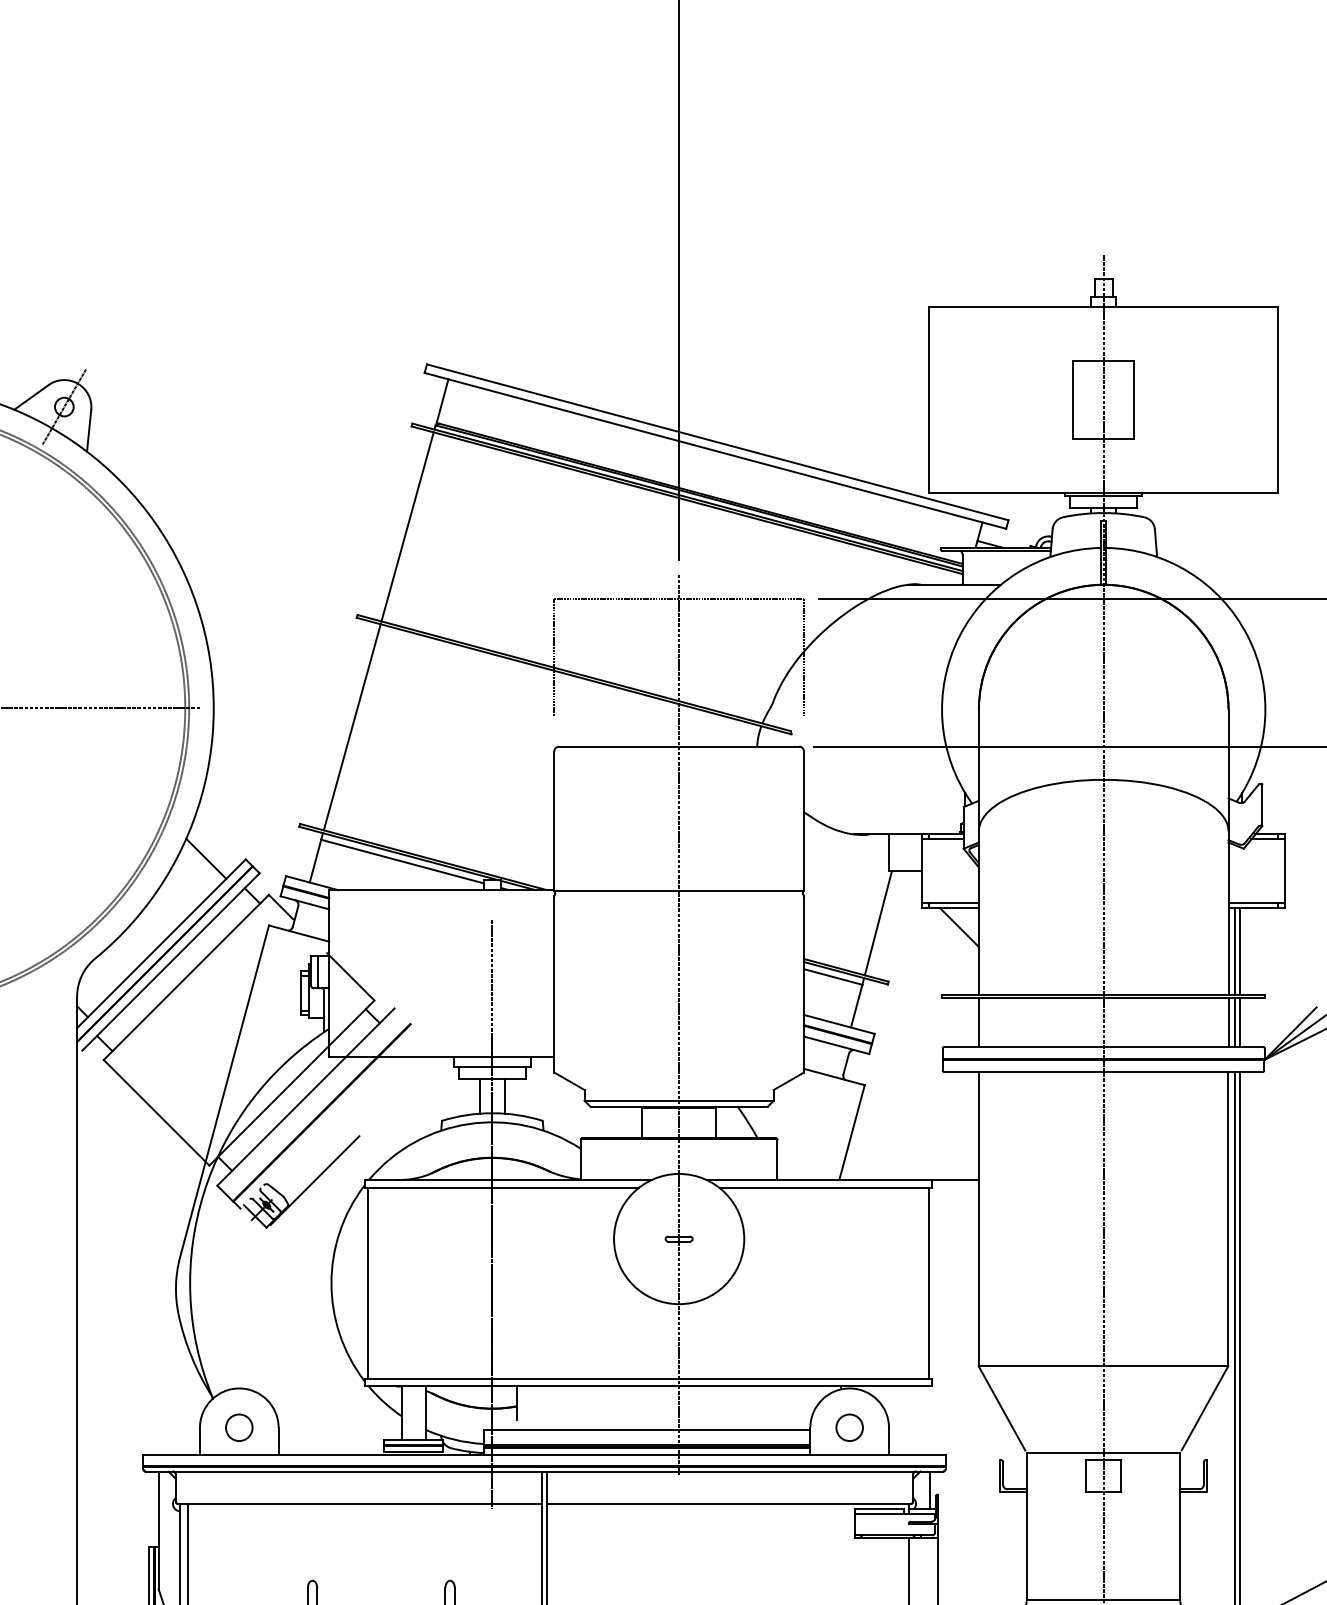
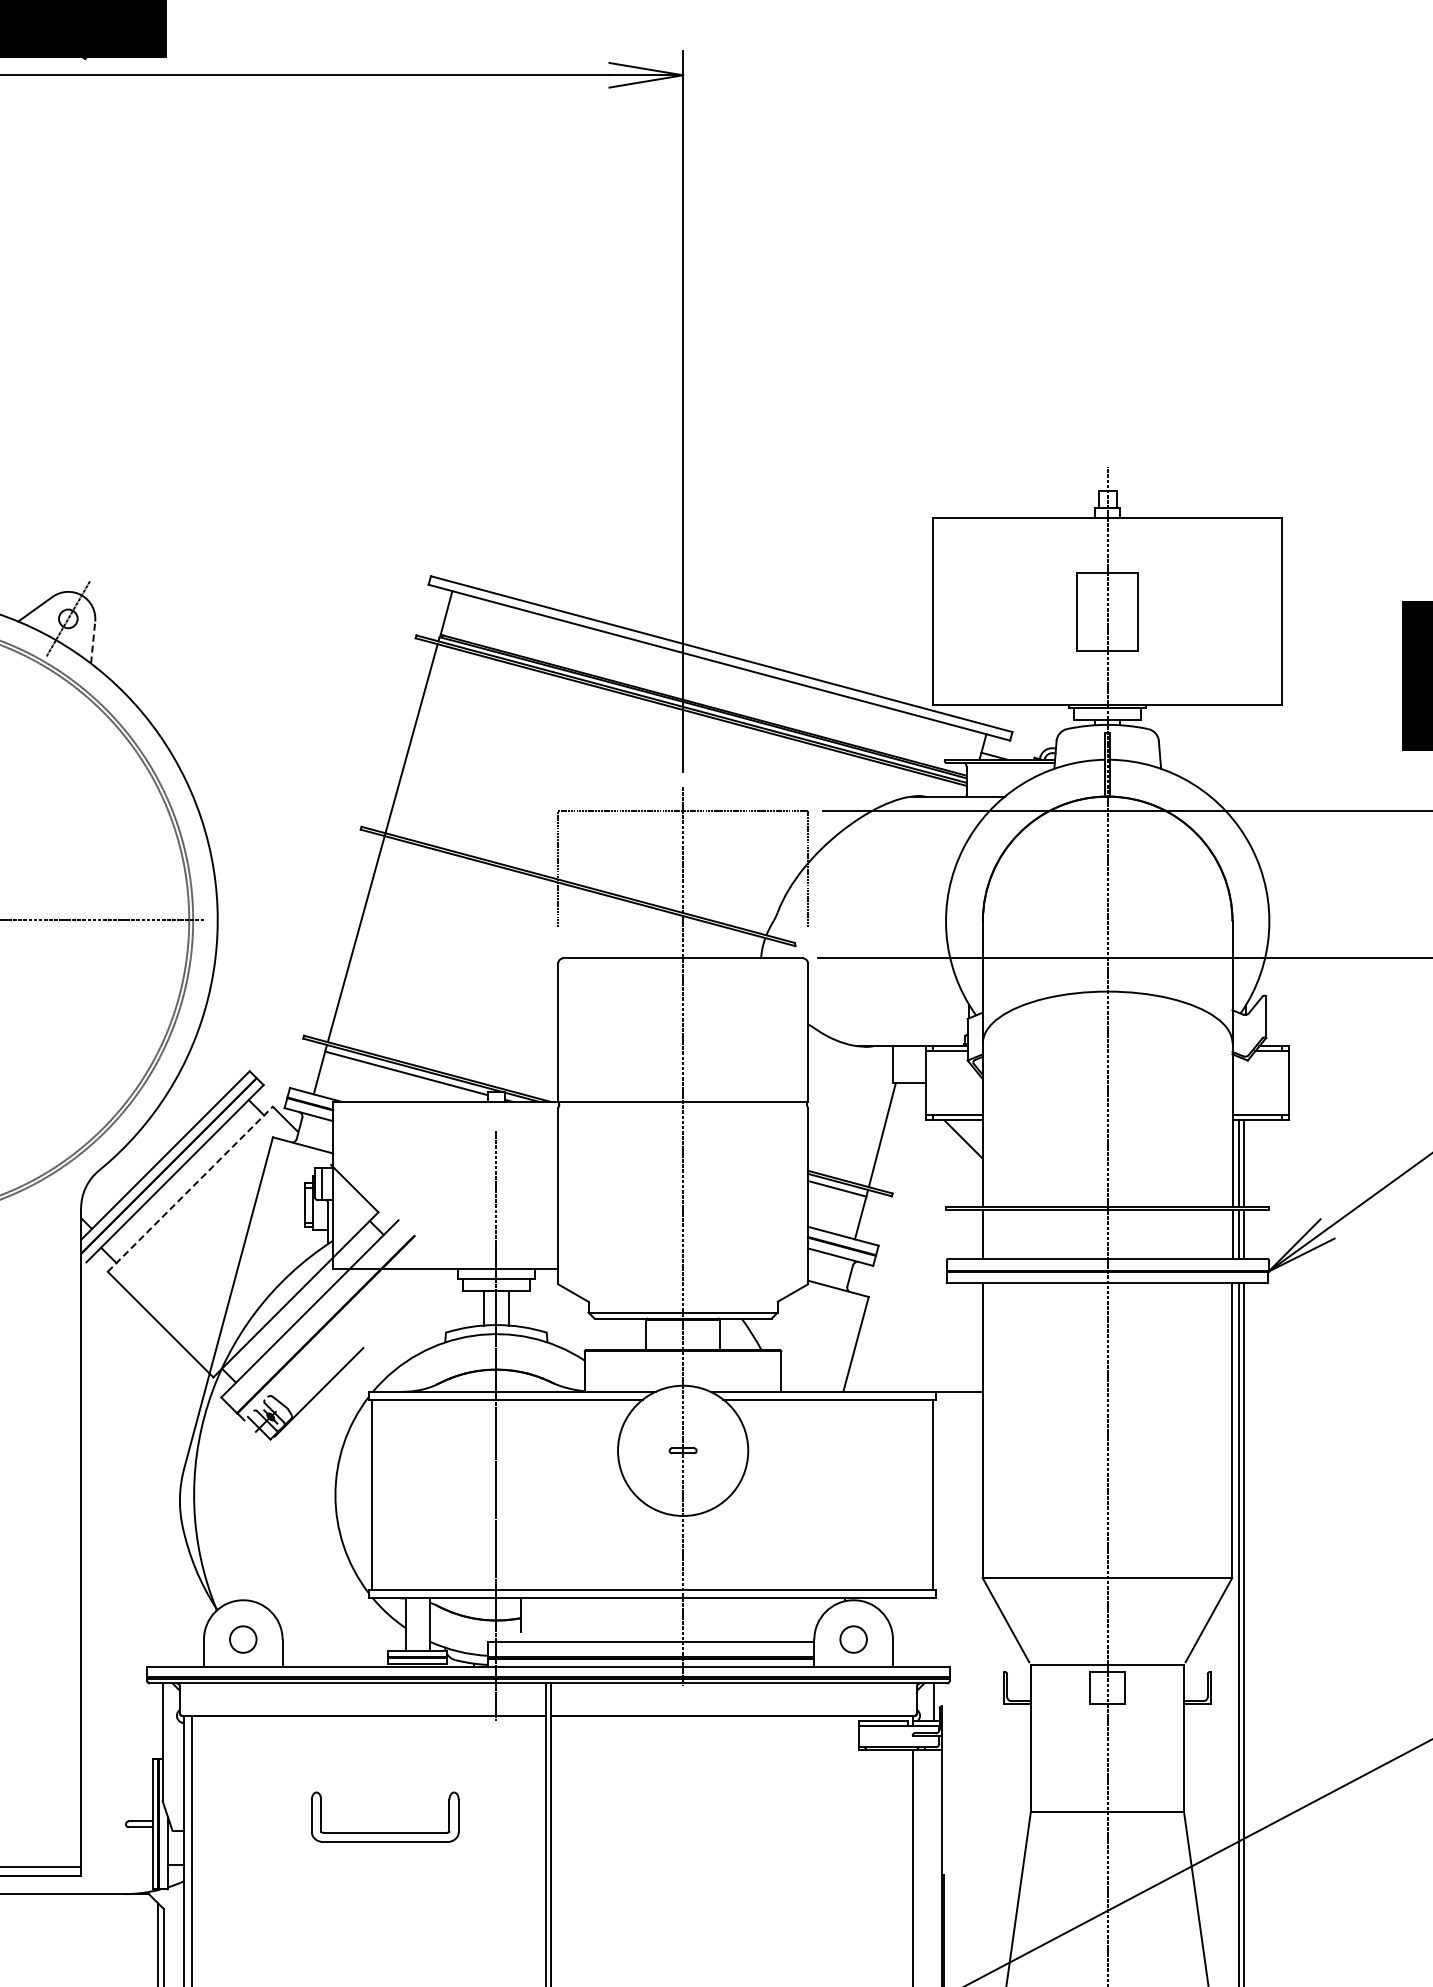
line: (89, 430) -> (93, 642), solid -> dashed
line: (206, 858) -> (210, 1070), removed
line: (186, 977) -> (190, 1189), solid -> dashed

